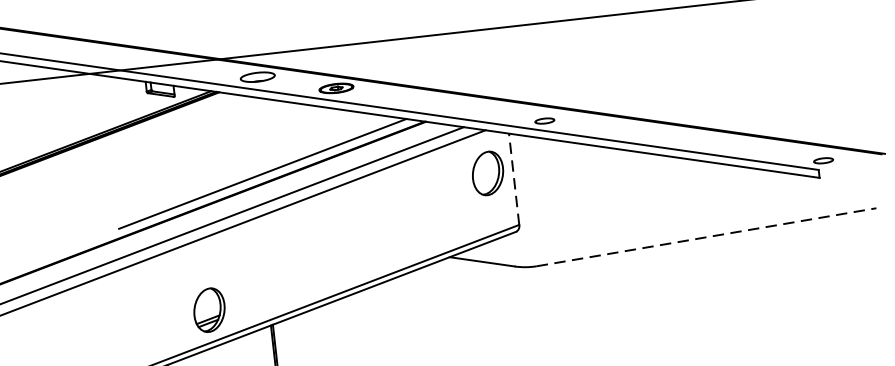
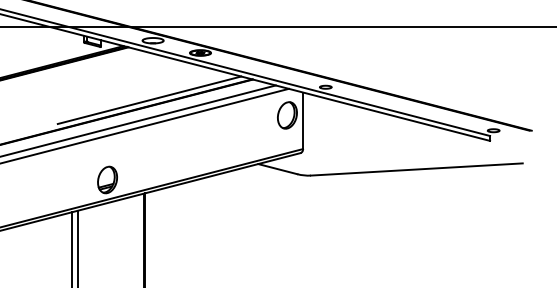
line: (514, 178) -> (303, 120), dashed -> solid
line: (707, 237) -> (417, 169), dashed -> solid

